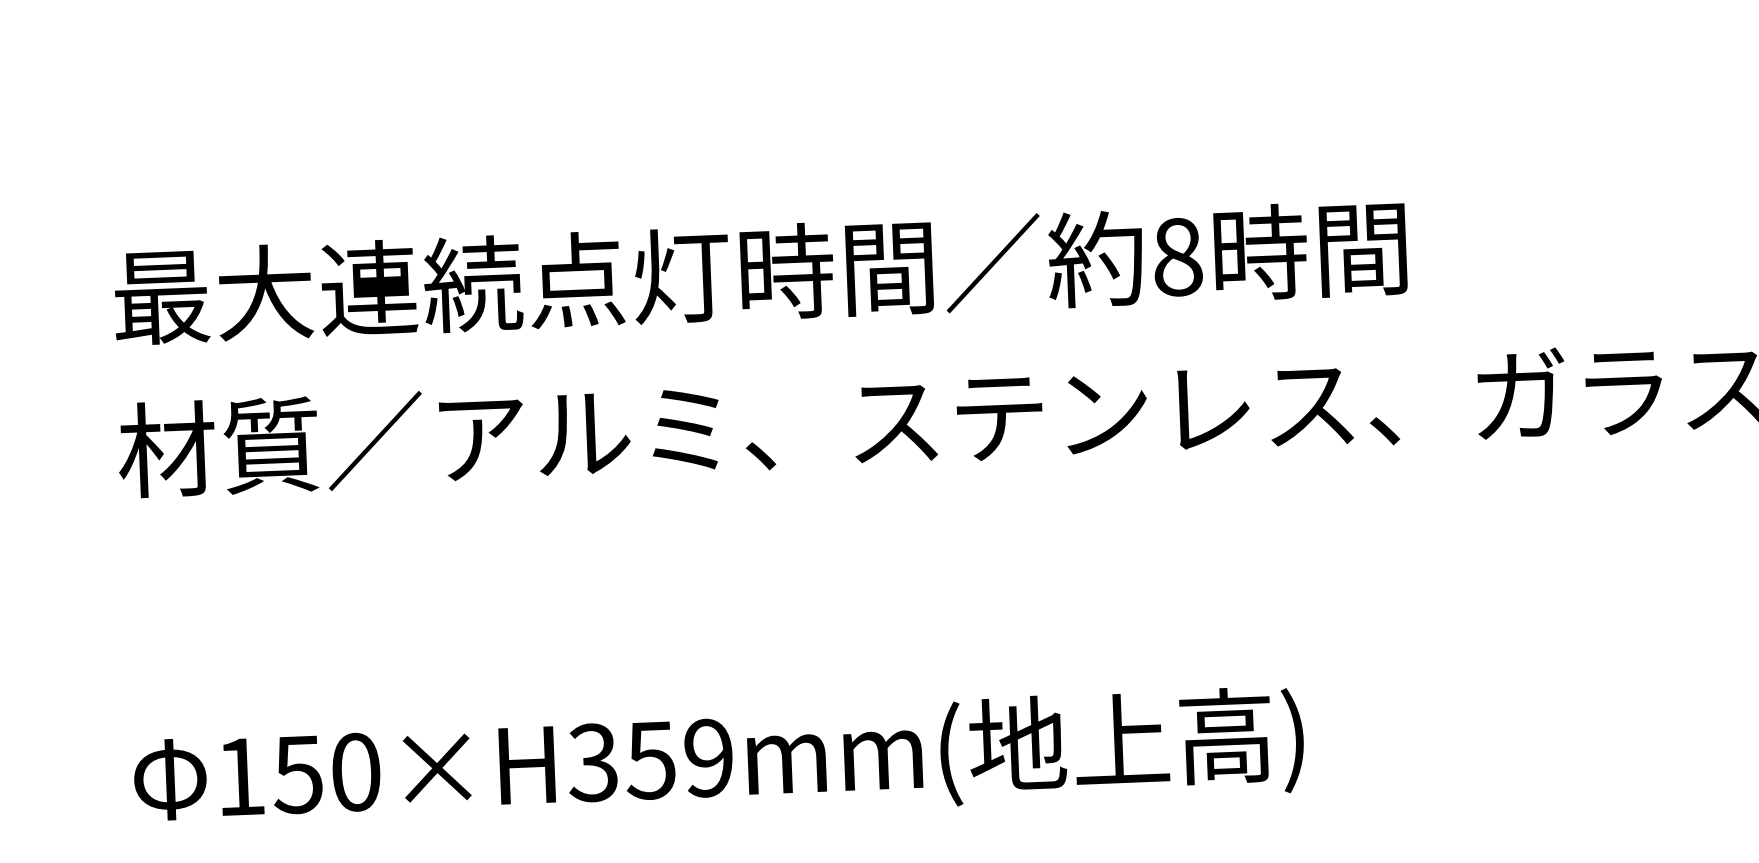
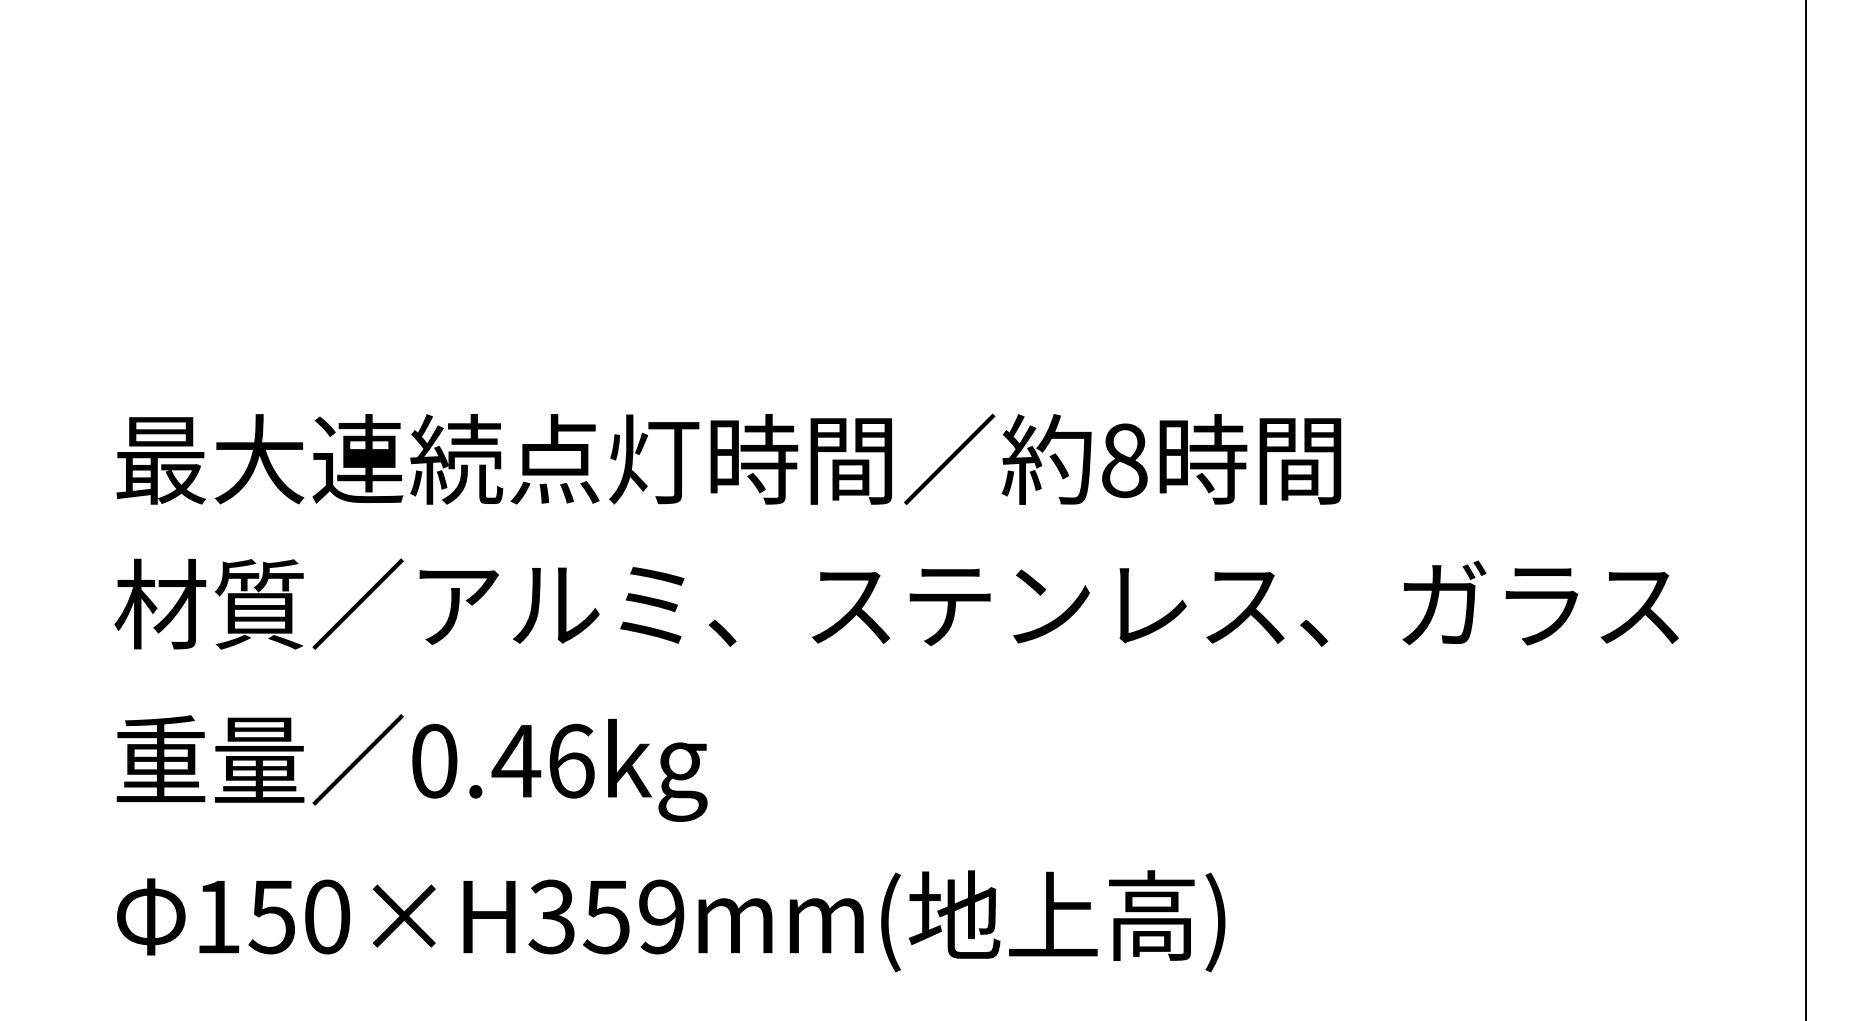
part: (438, 611) -> (411, 767), added

